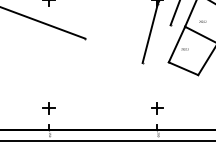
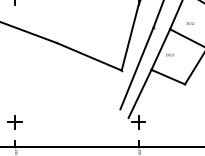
line: (113, 50) -> (88, 56), added
line: (155, 61) -> (136, 68), added
line: (158, 83) -> (139, 93), added

